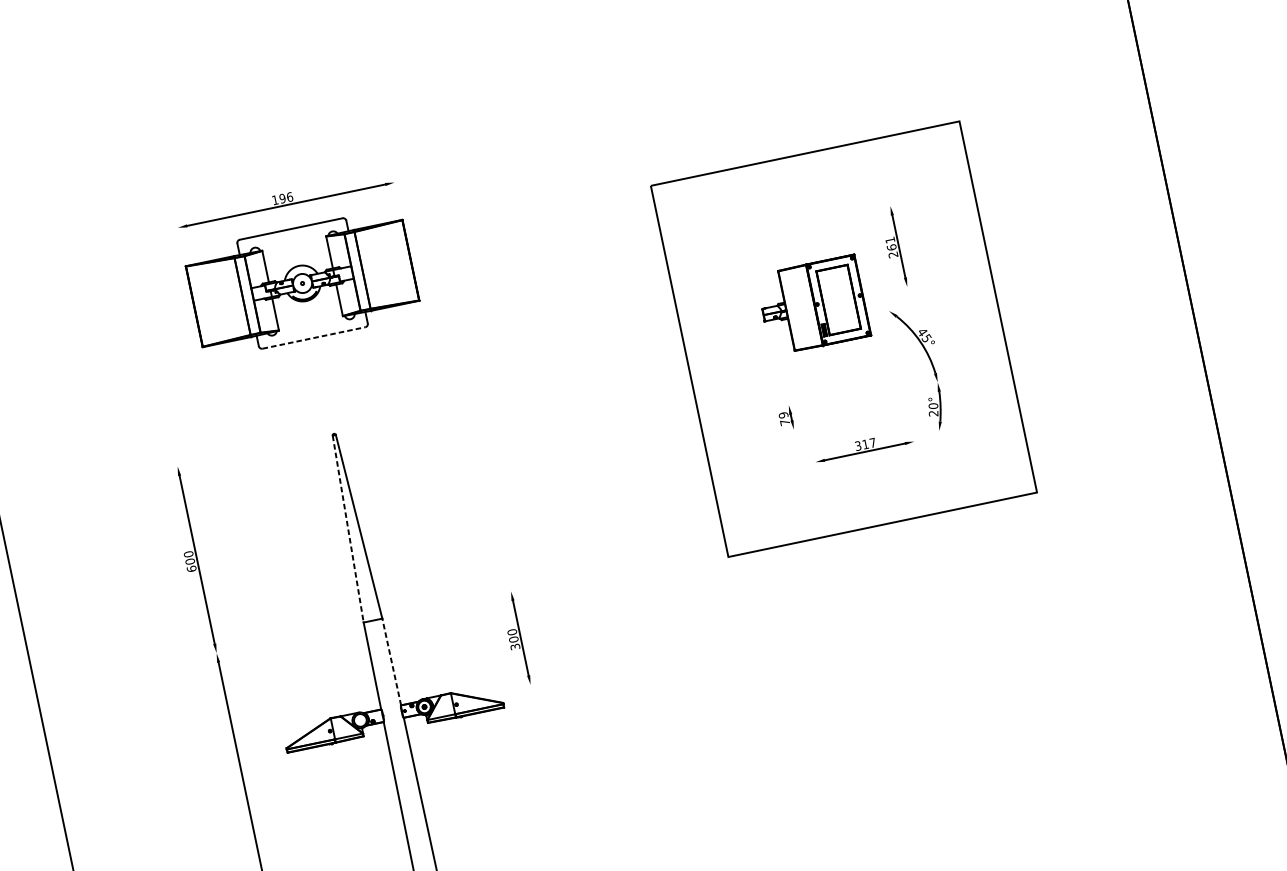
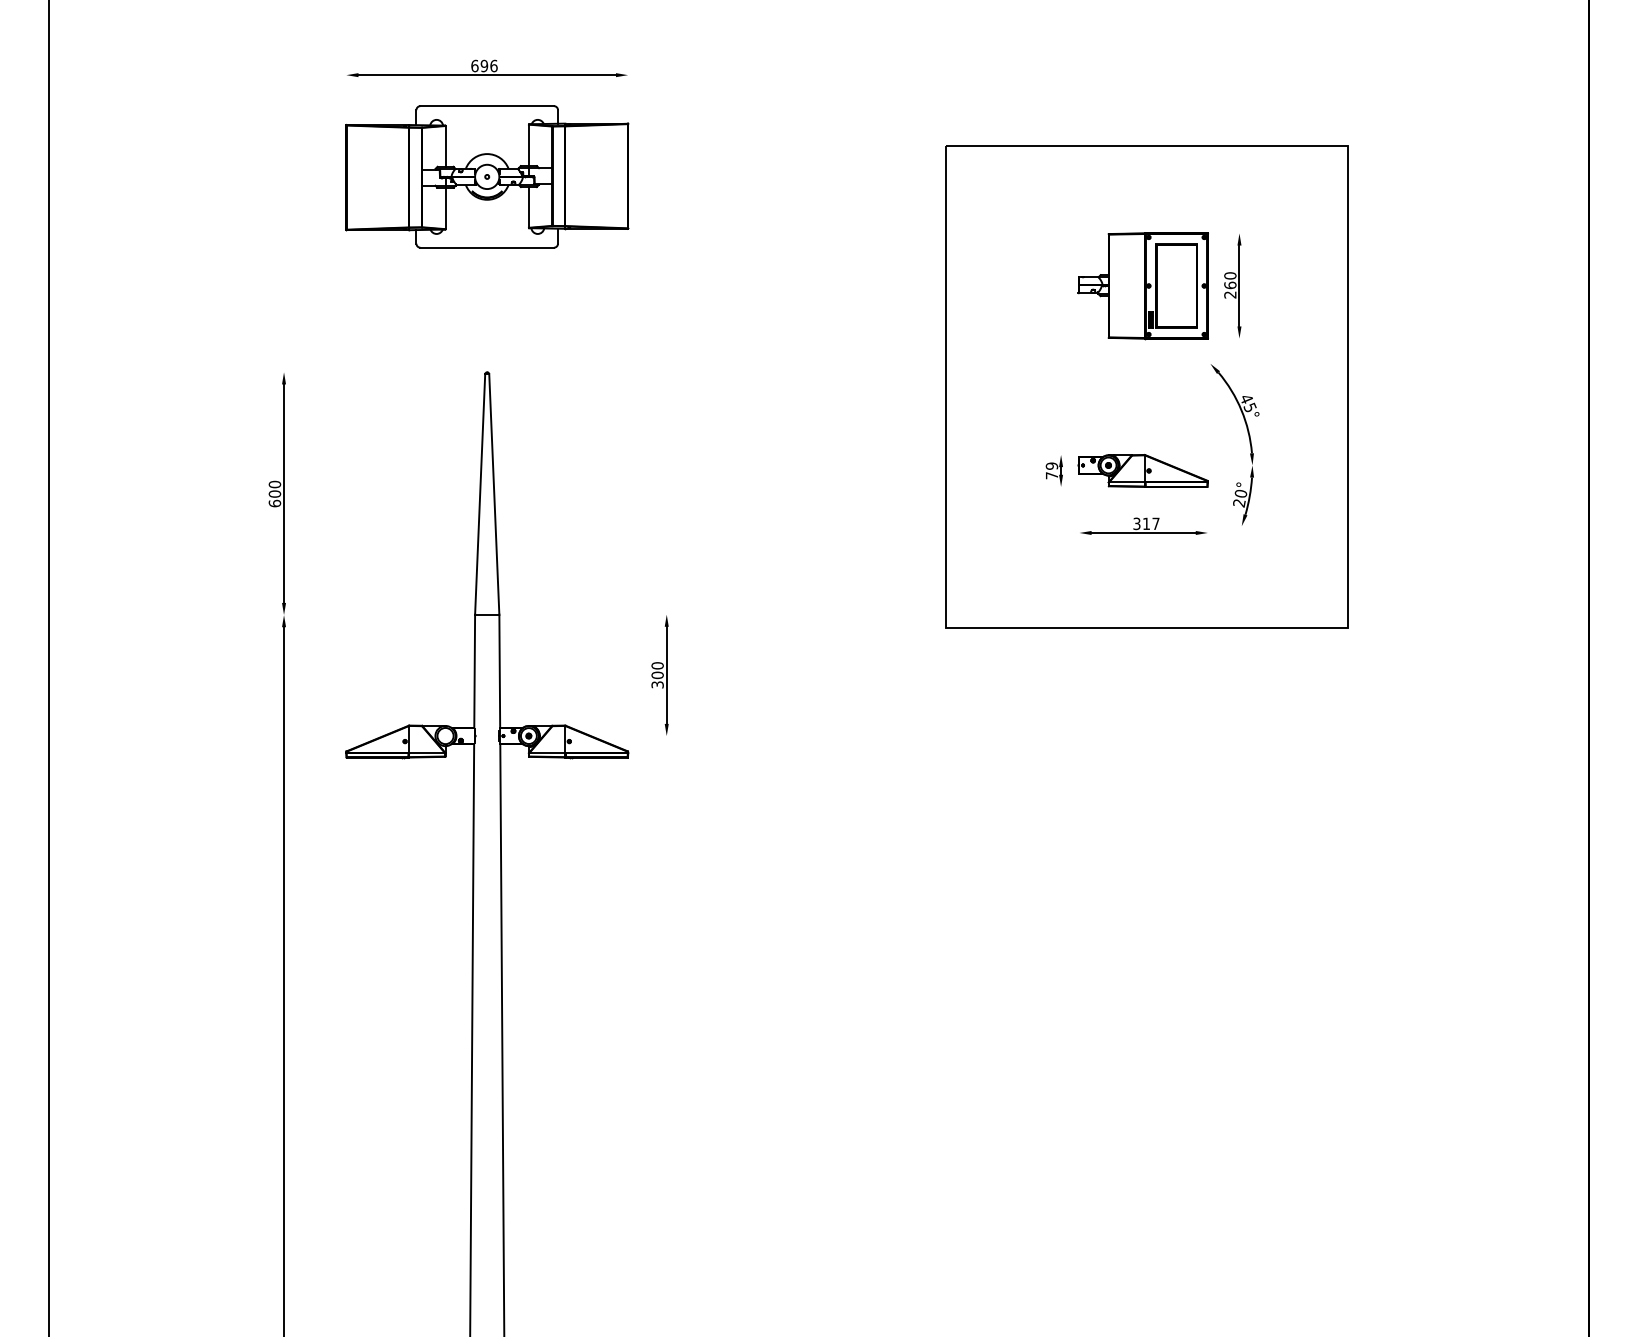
text: (274, 199) -> (474, 65), 196 -> 696
text: (890, 239) -> (1230, 275), 261 -> 260
part: (812, 305) -> (1142, 286), moved
line: (314, 337) -> (487, 247), dashed -> solid
part: (853, 404) -> (1142, 470), added
line: (348, 528) -> (480, 494), dashed -> solid
line: (391, 662) -> (499, 671), dashed -> solid

